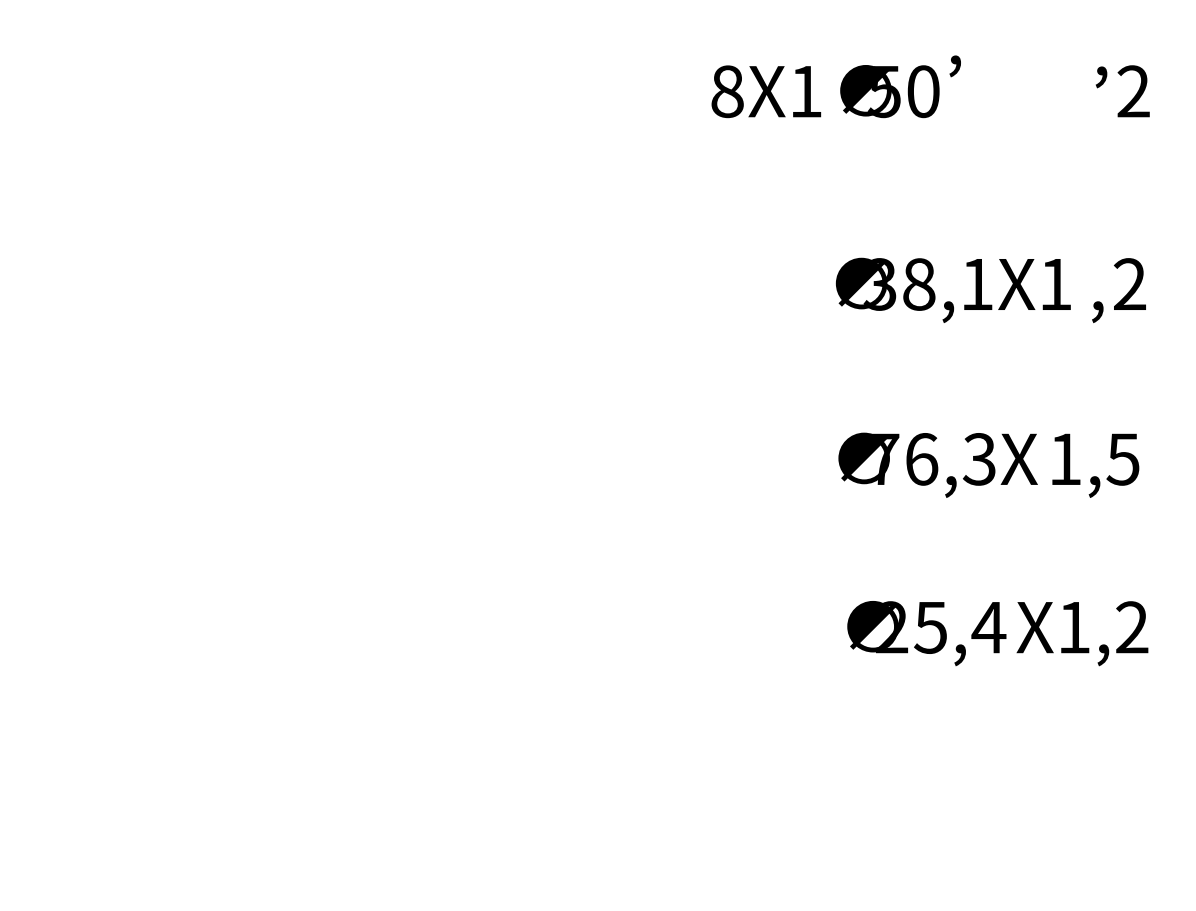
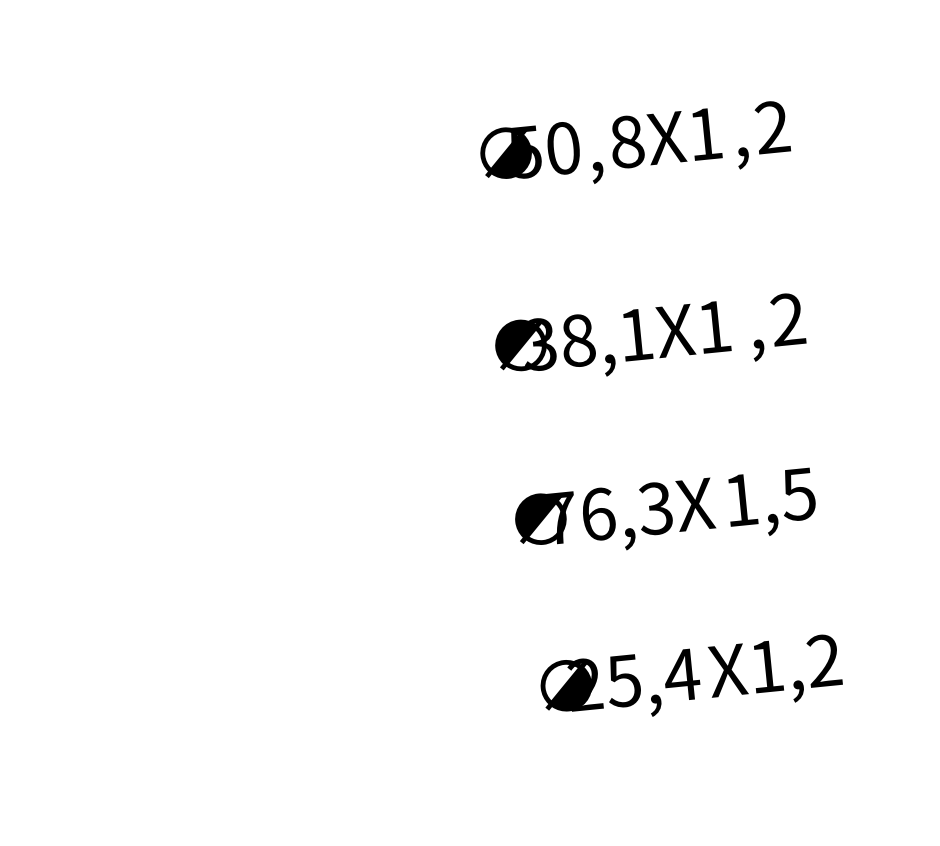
text: (954, 66) -> (597, 172), moved
text: (1101, 77) -> (743, 158), moved
text: (766, 91) -> (665, 137), moved

